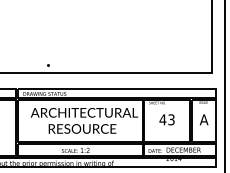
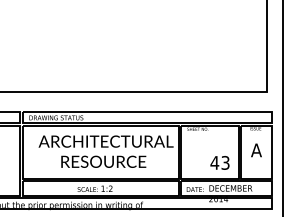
text: (166, 119) -> (219, 162), moved

